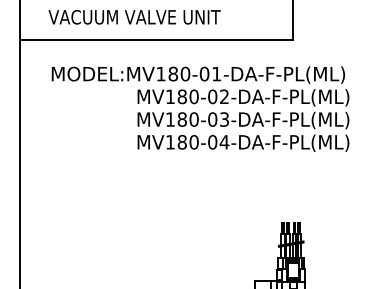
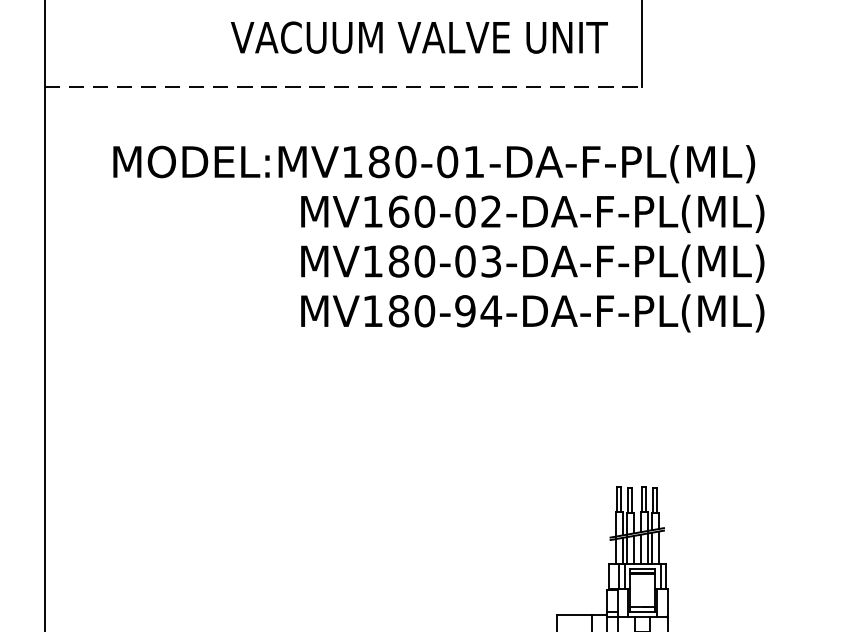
text: (134, 17) -> (419, 38), moved
line: (157, 40) -> (344, 88), solid -> dashed
text: (182, 96) -> (399, 210), MV180-02-DA-F-PL(ML) -> MV160-02-DA-F-PL(ML)
text: (212, 142) -> (464, 311), MV180-04-DA-F-PL(ML) -> MV180-94-DA-F-PL(ML)

